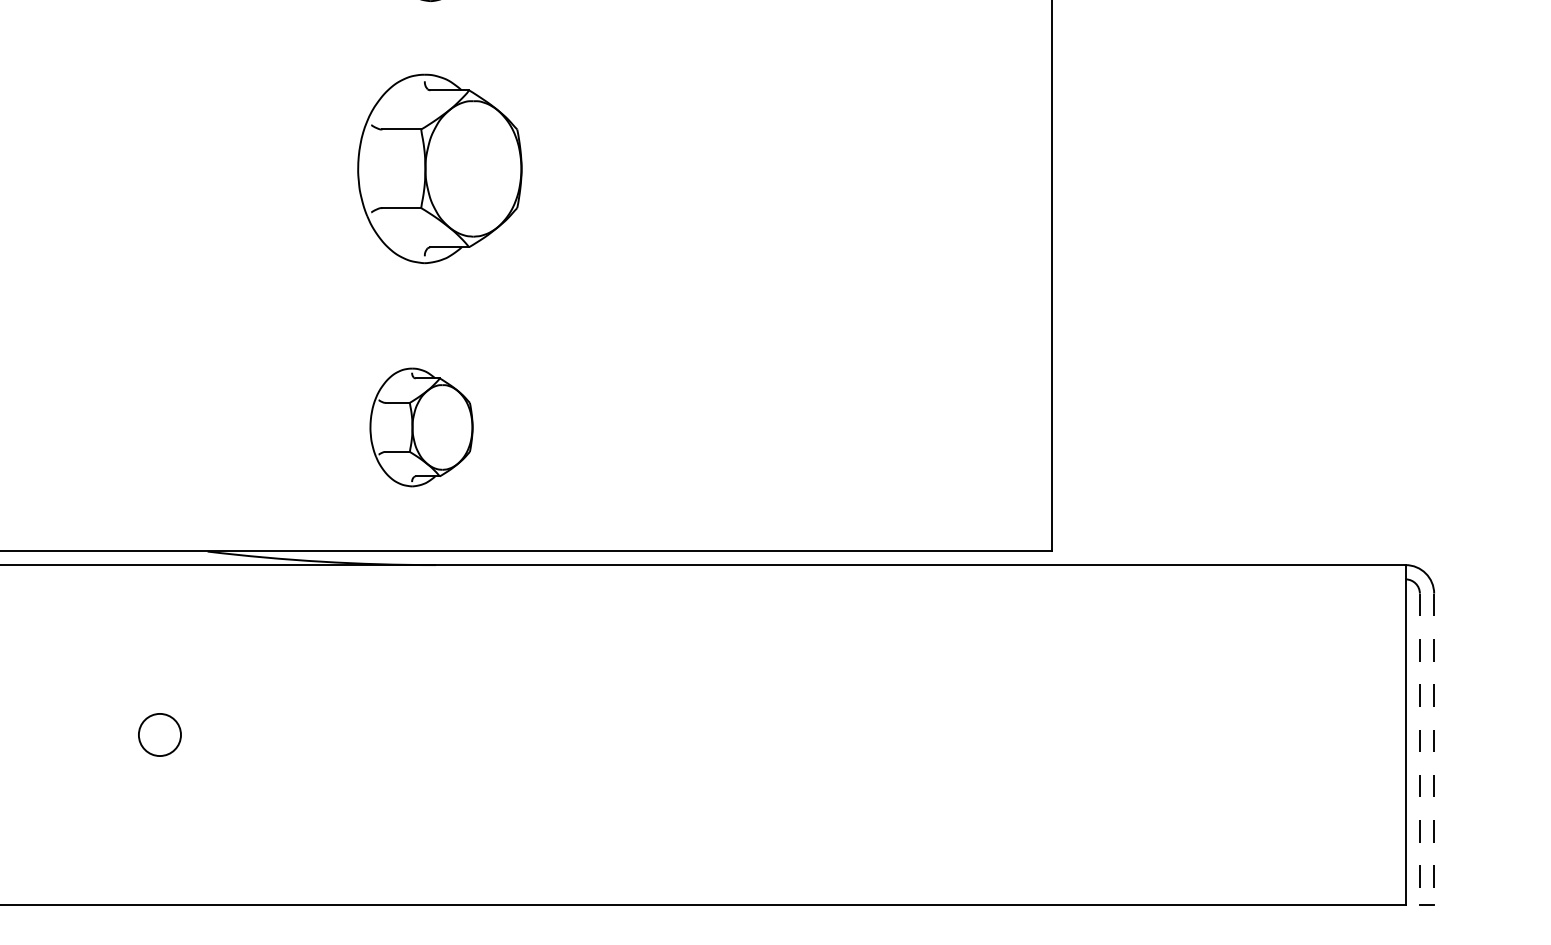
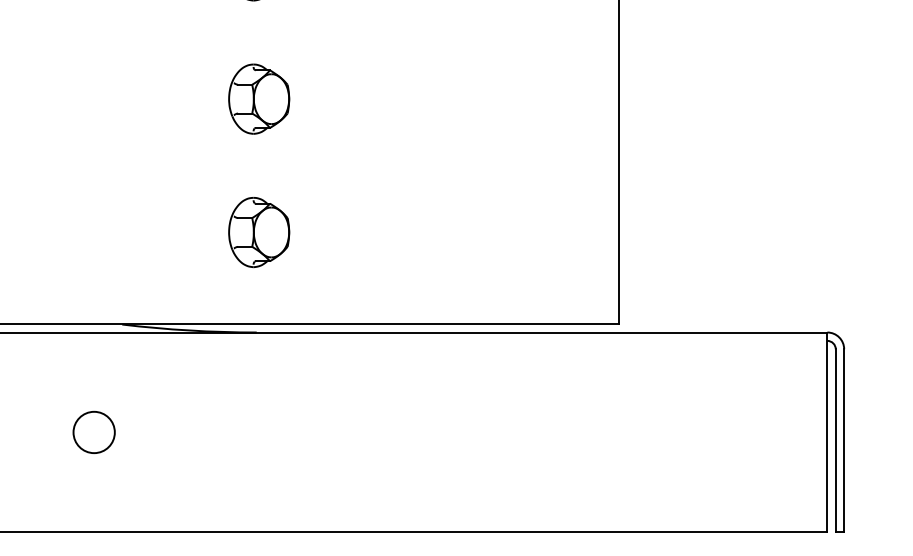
part: (440, 167) -> (259, 98), size x0.62
part: (422, 427) -> (259, 232), moved
circle: (158, 734) -> (93, 432), size x1.67
line: (1419, 748) -> (835, 440), dashed -> solid
line: (1434, 748) -> (844, 440), dashed -> solid

